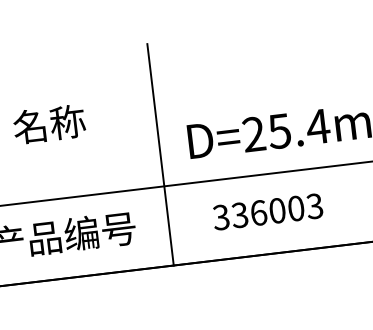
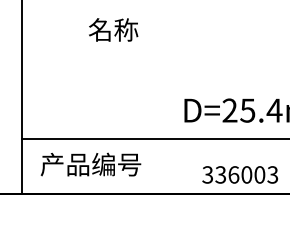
text: (49, 123) -> (113, 29), moved
line: (160, 154) -> (164, 116), removed
text: (266, 211) -> (239, 174), moved

